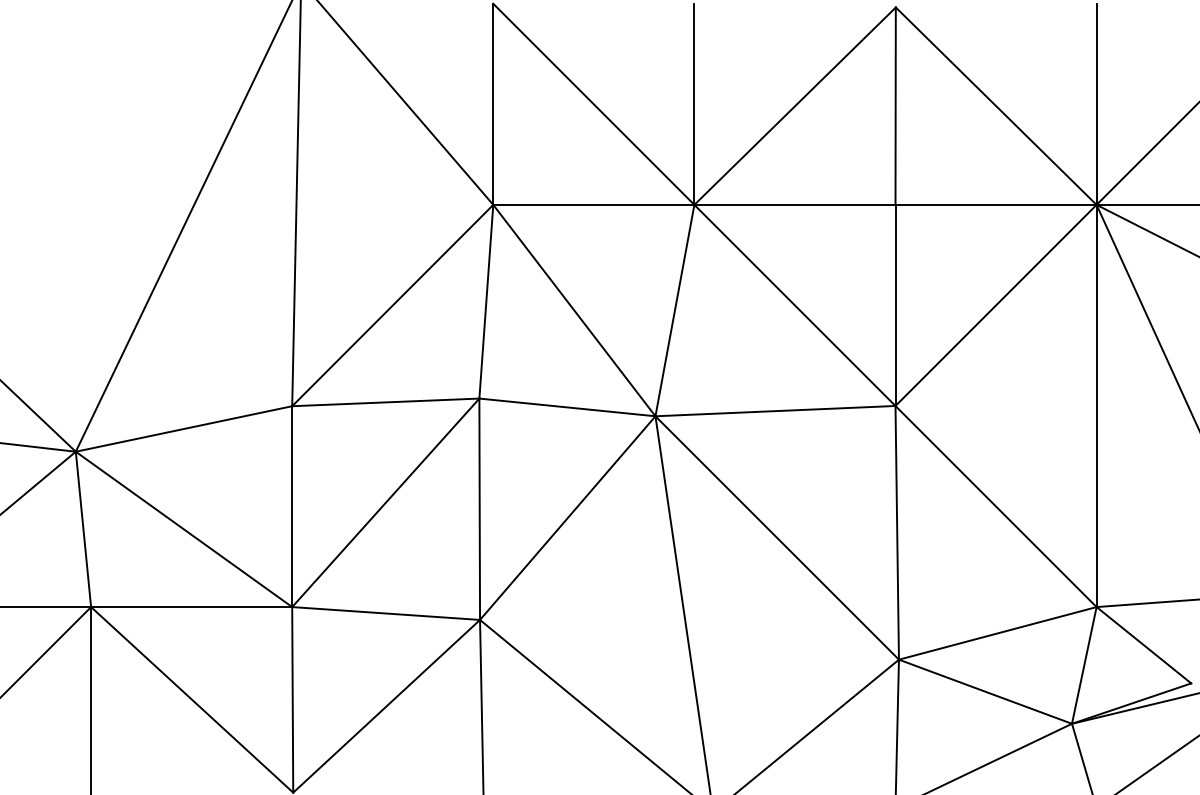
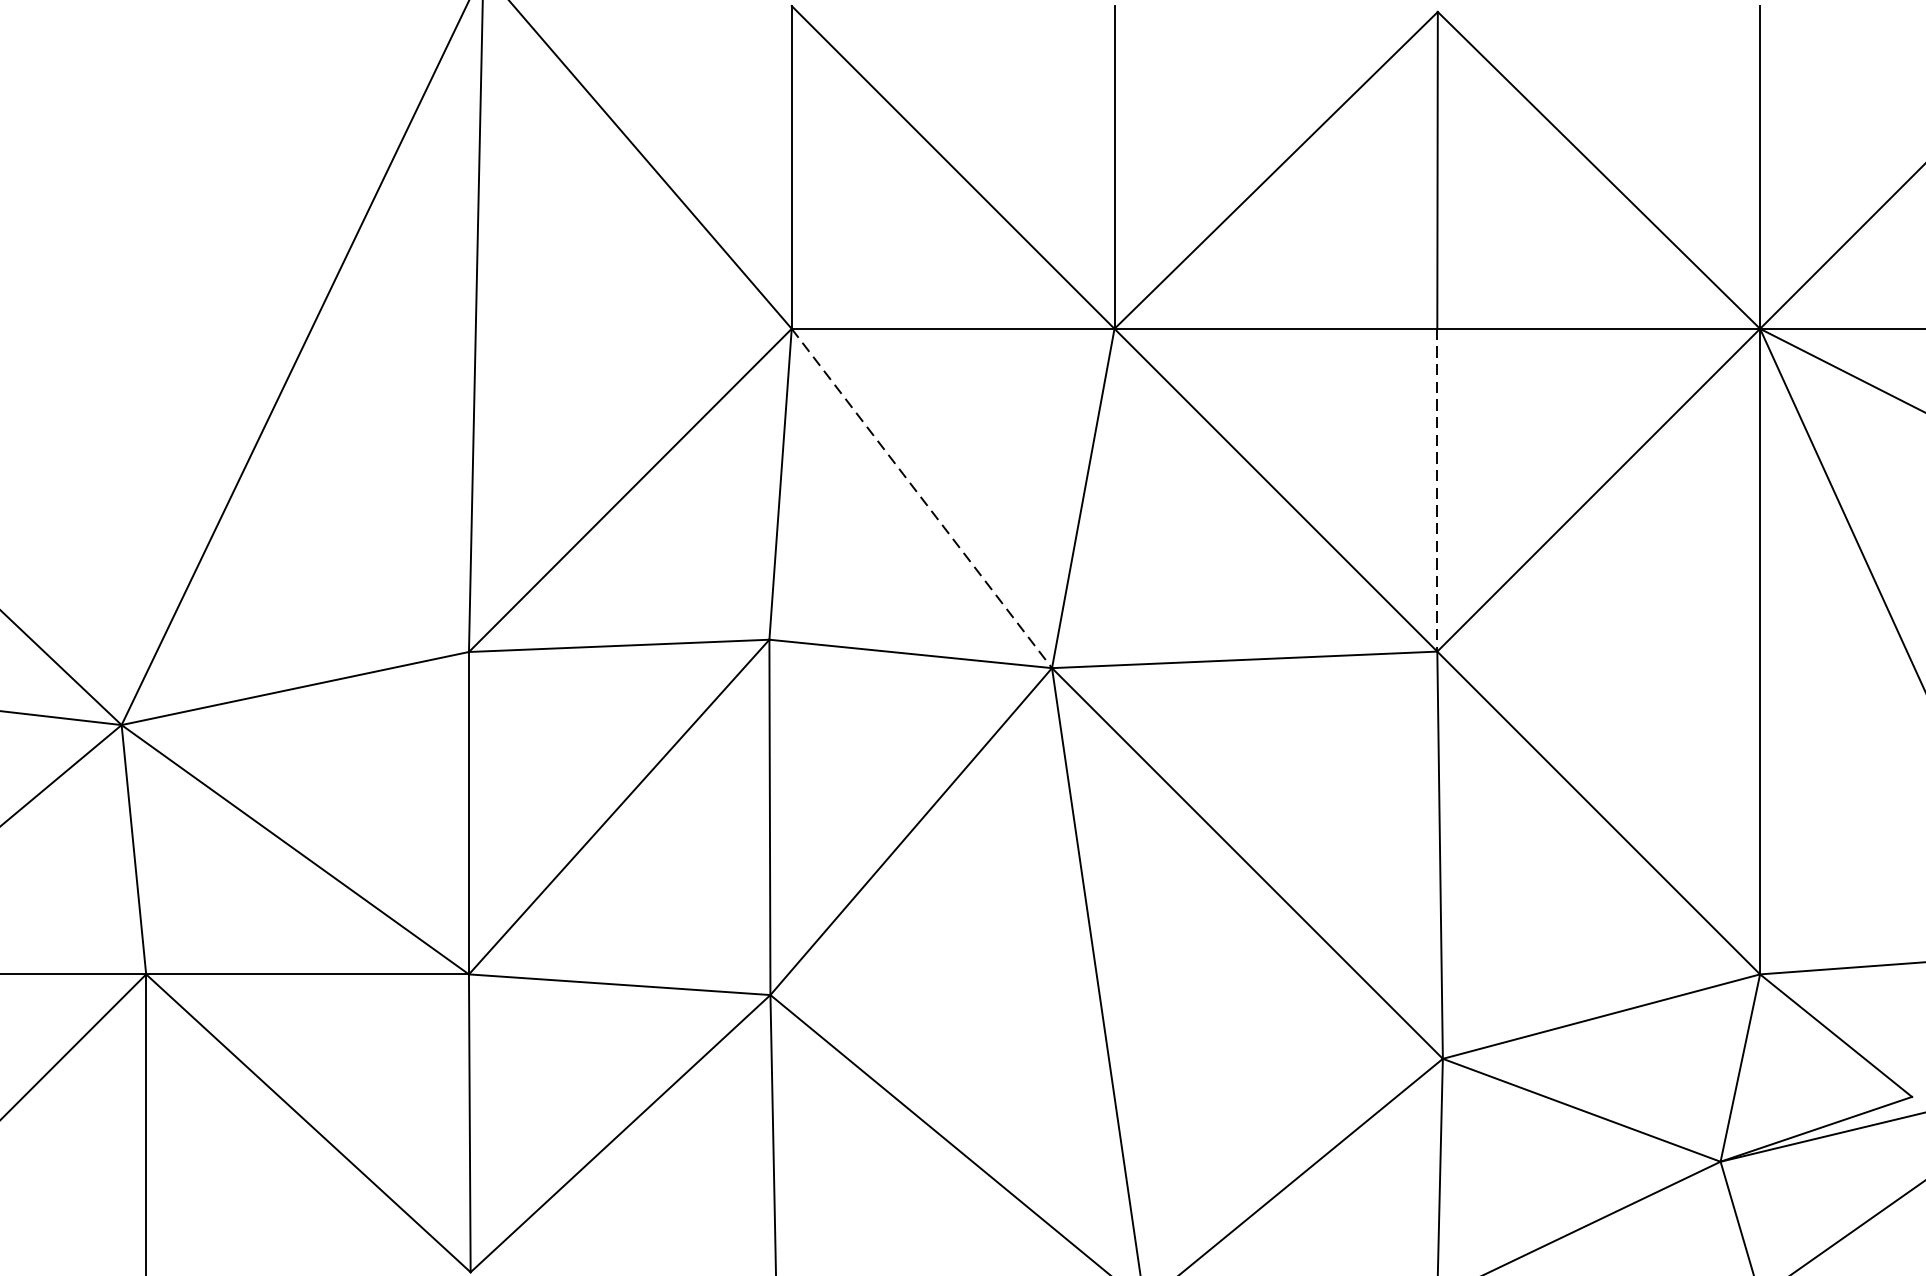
line: (895, 305) -> (1437, 490), solid -> dashed
line: (574, 310) -> (922, 498), solid -> dashed

